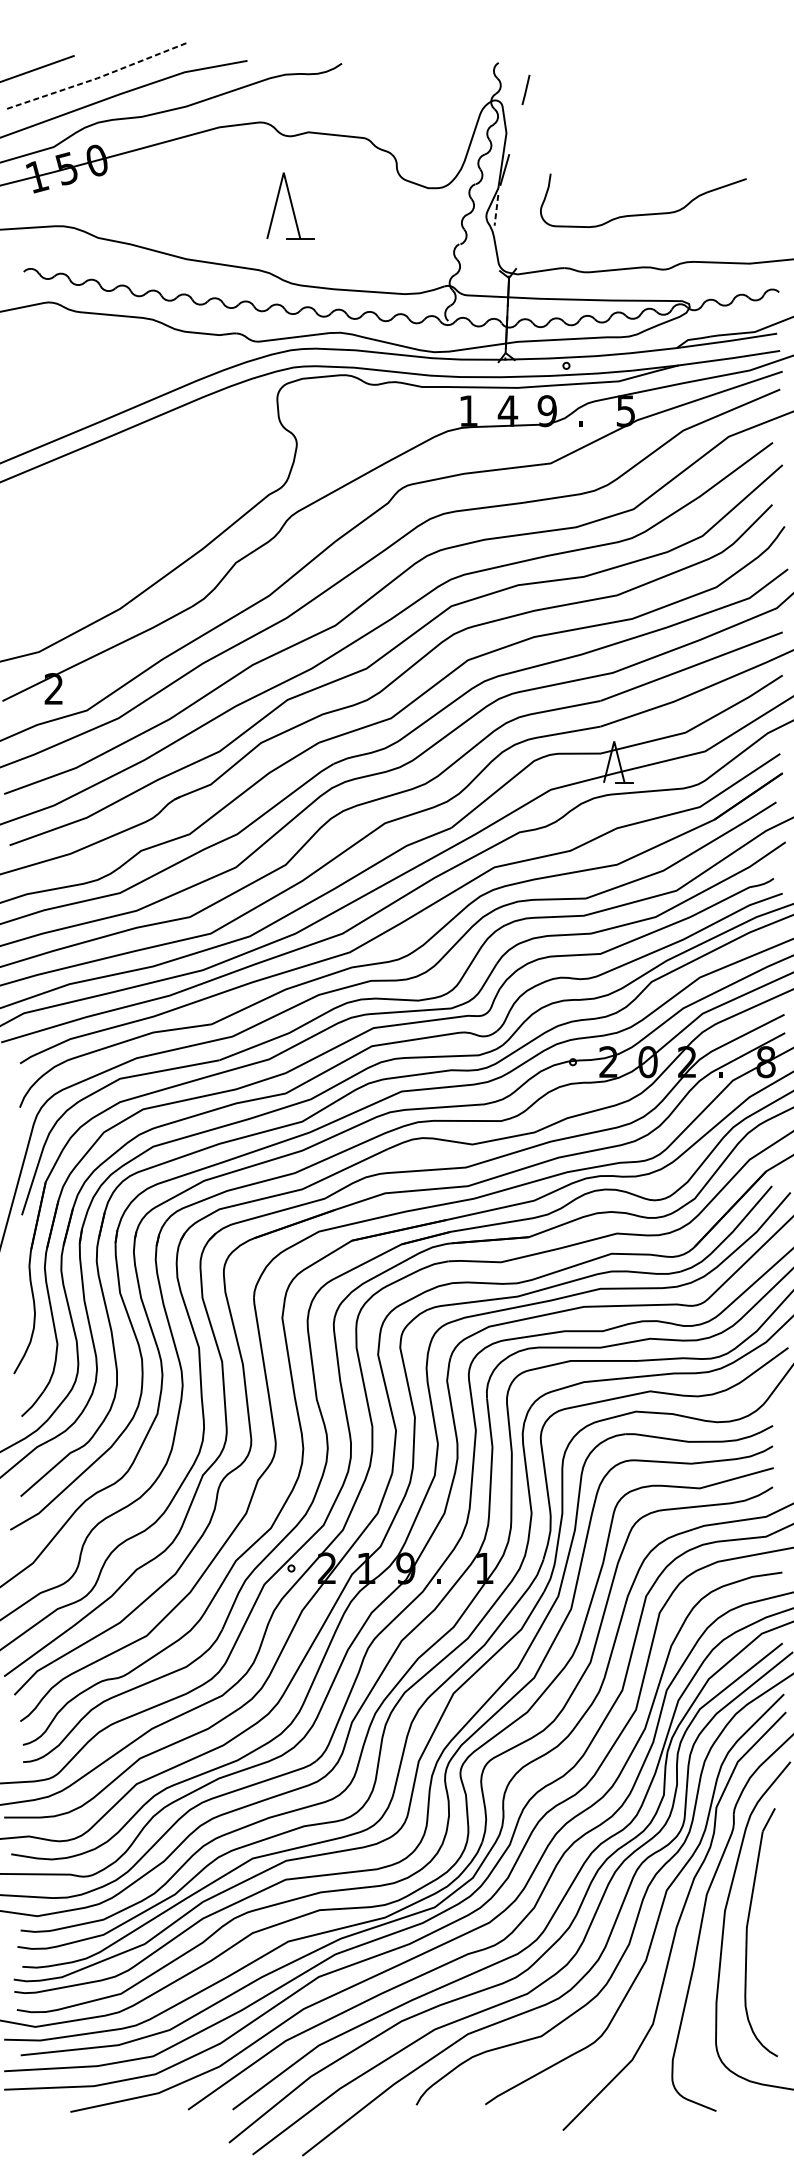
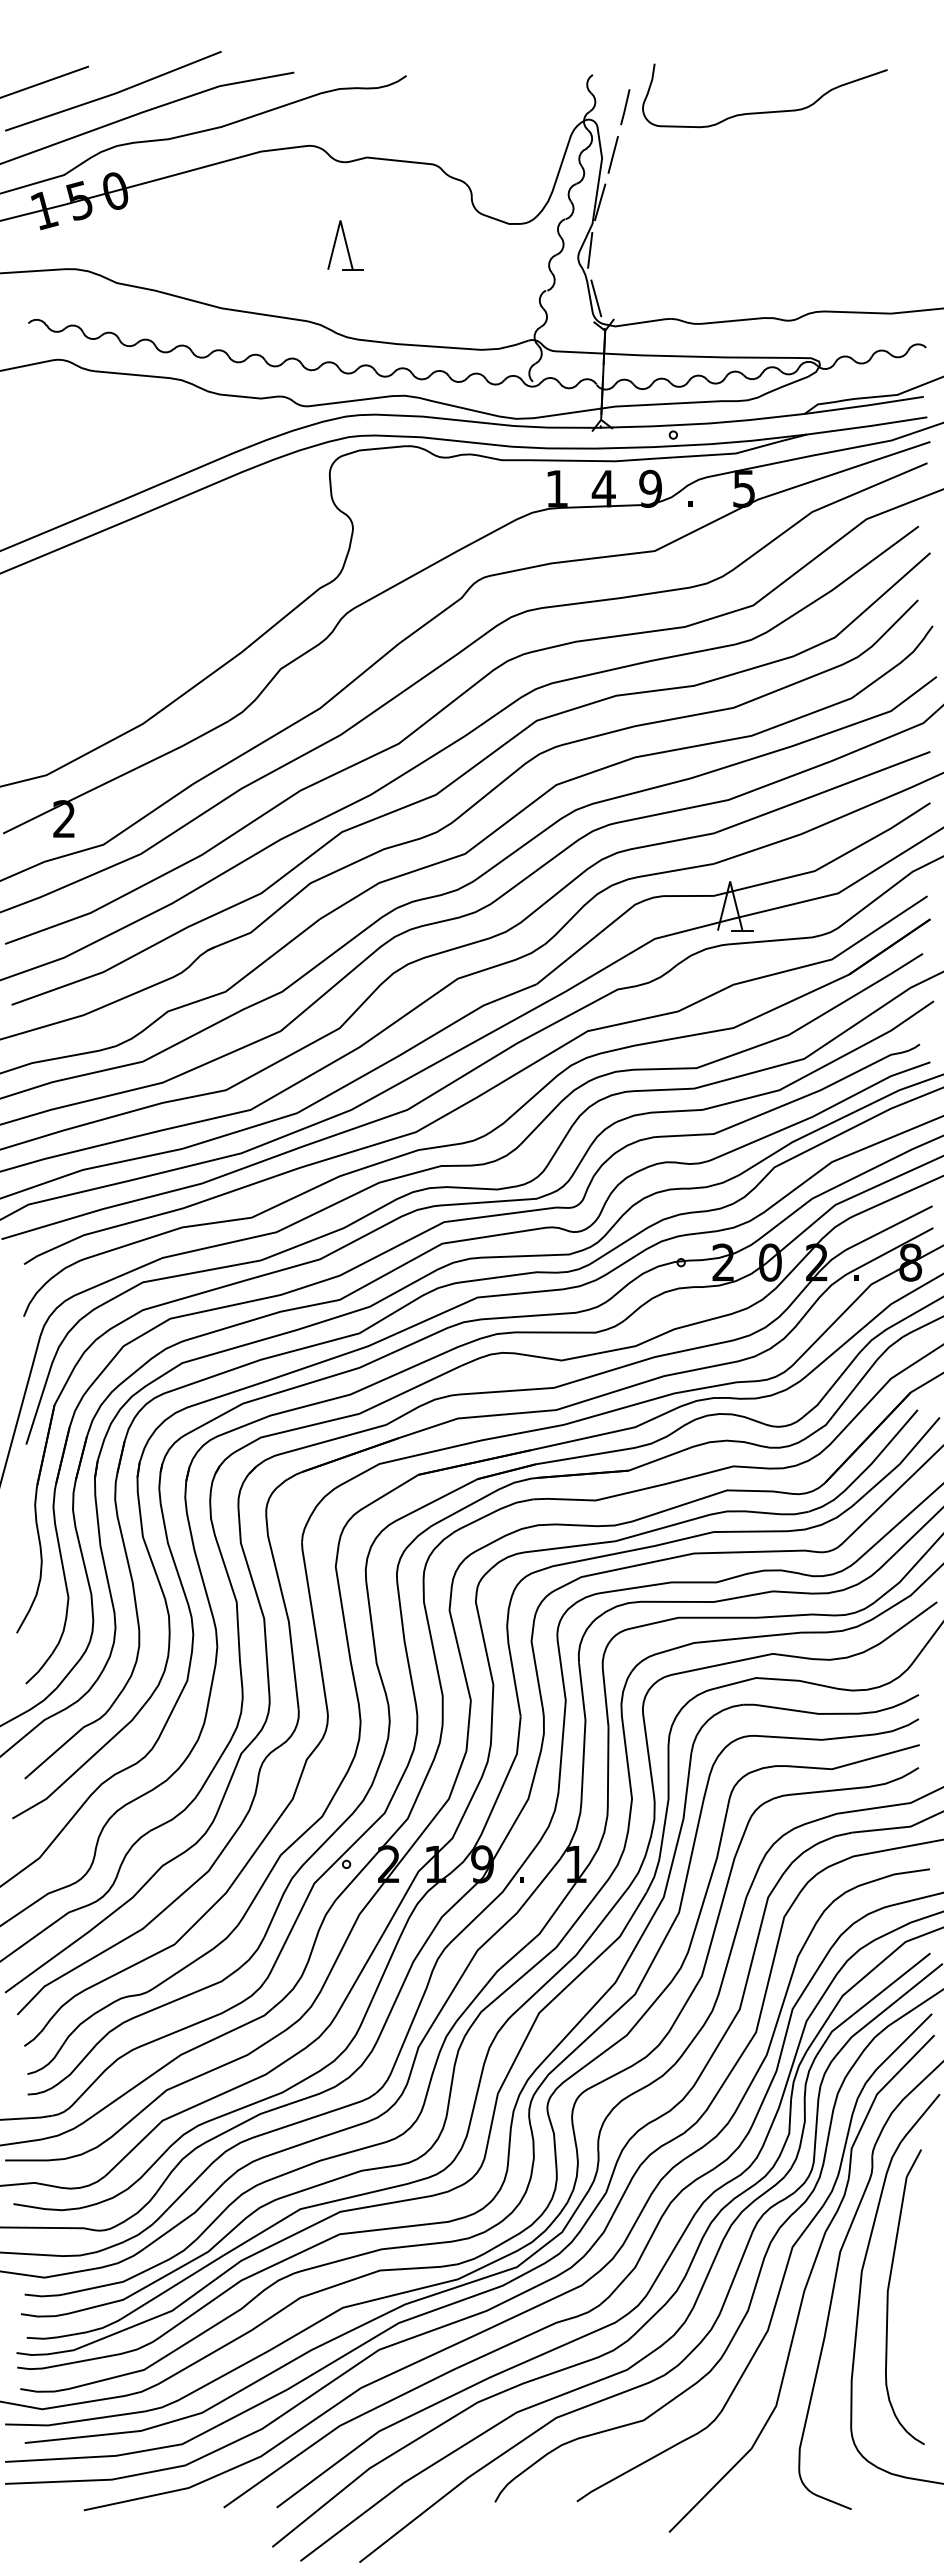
line: (96, 78) -> (114, 93), dashed -> solid
line: (515, 129) -> (612, 154), added
part: (290, 206) -> (345, 245), size x0.62
line: (496, 211) -> (590, 251), dashed -> solid
curve: (643, 213) -> (764, 111), moved
line: (501, 250) -> (596, 298), added

